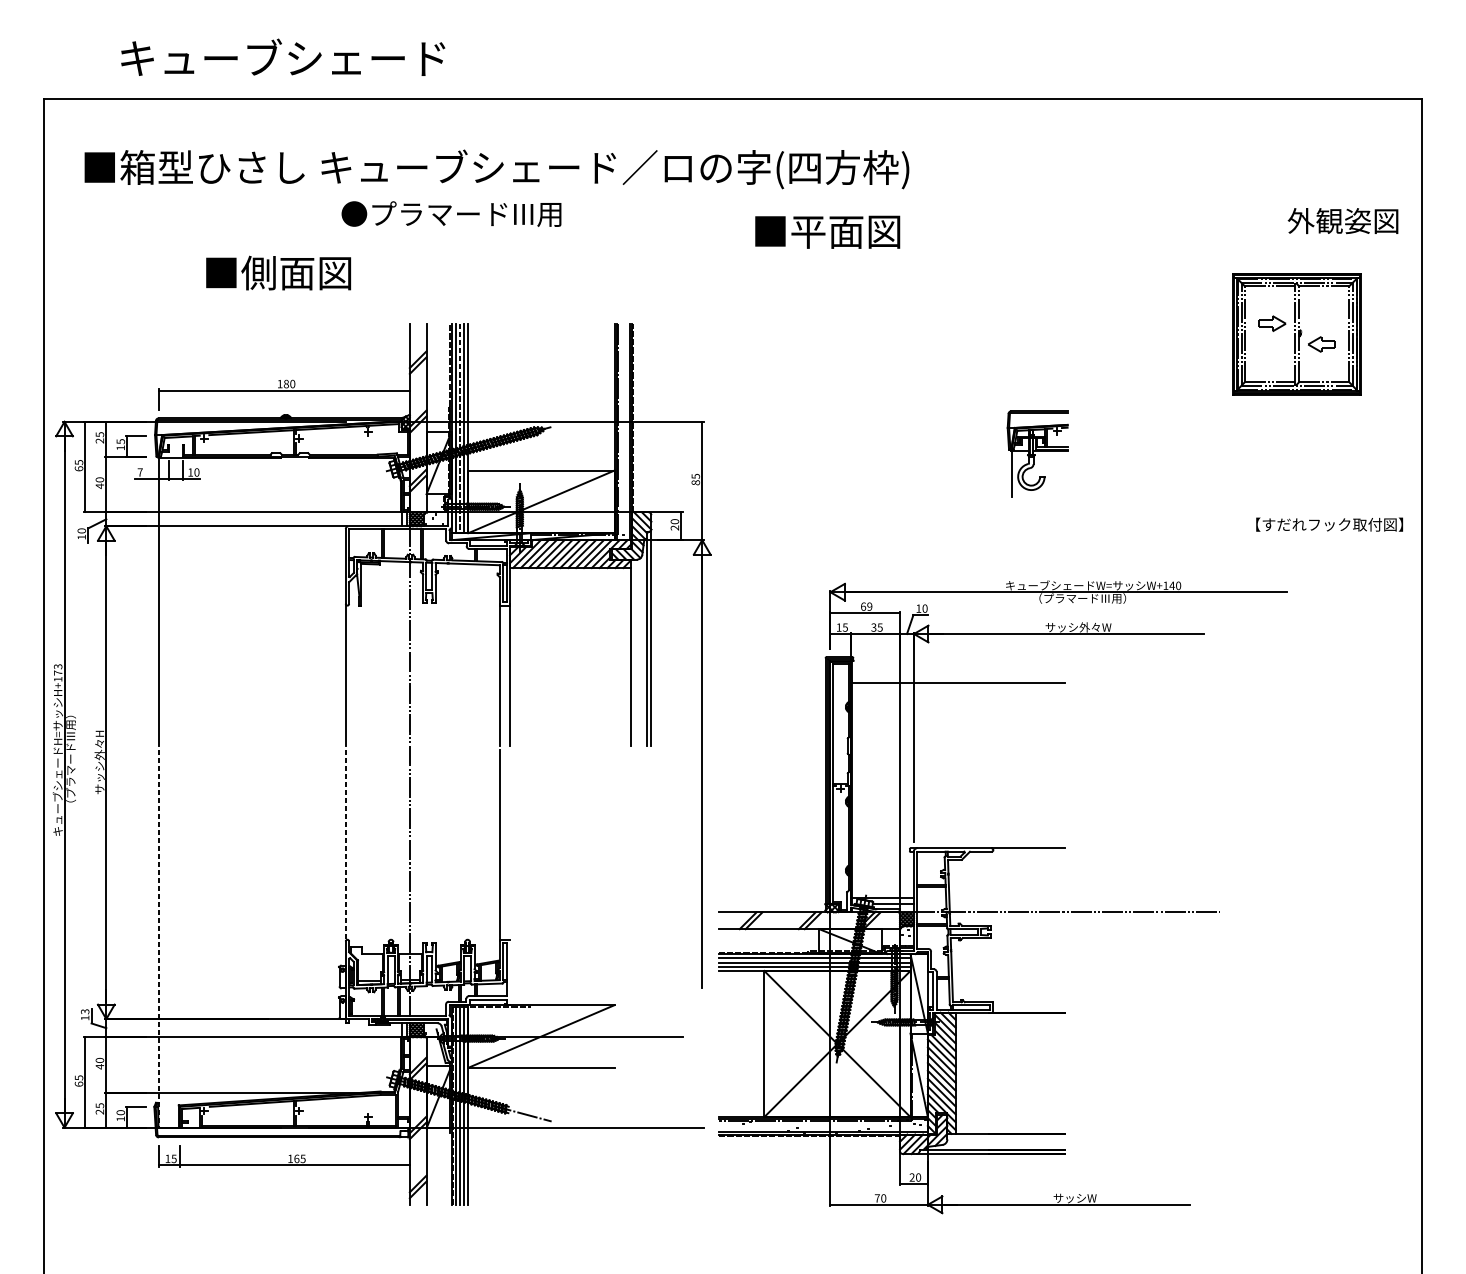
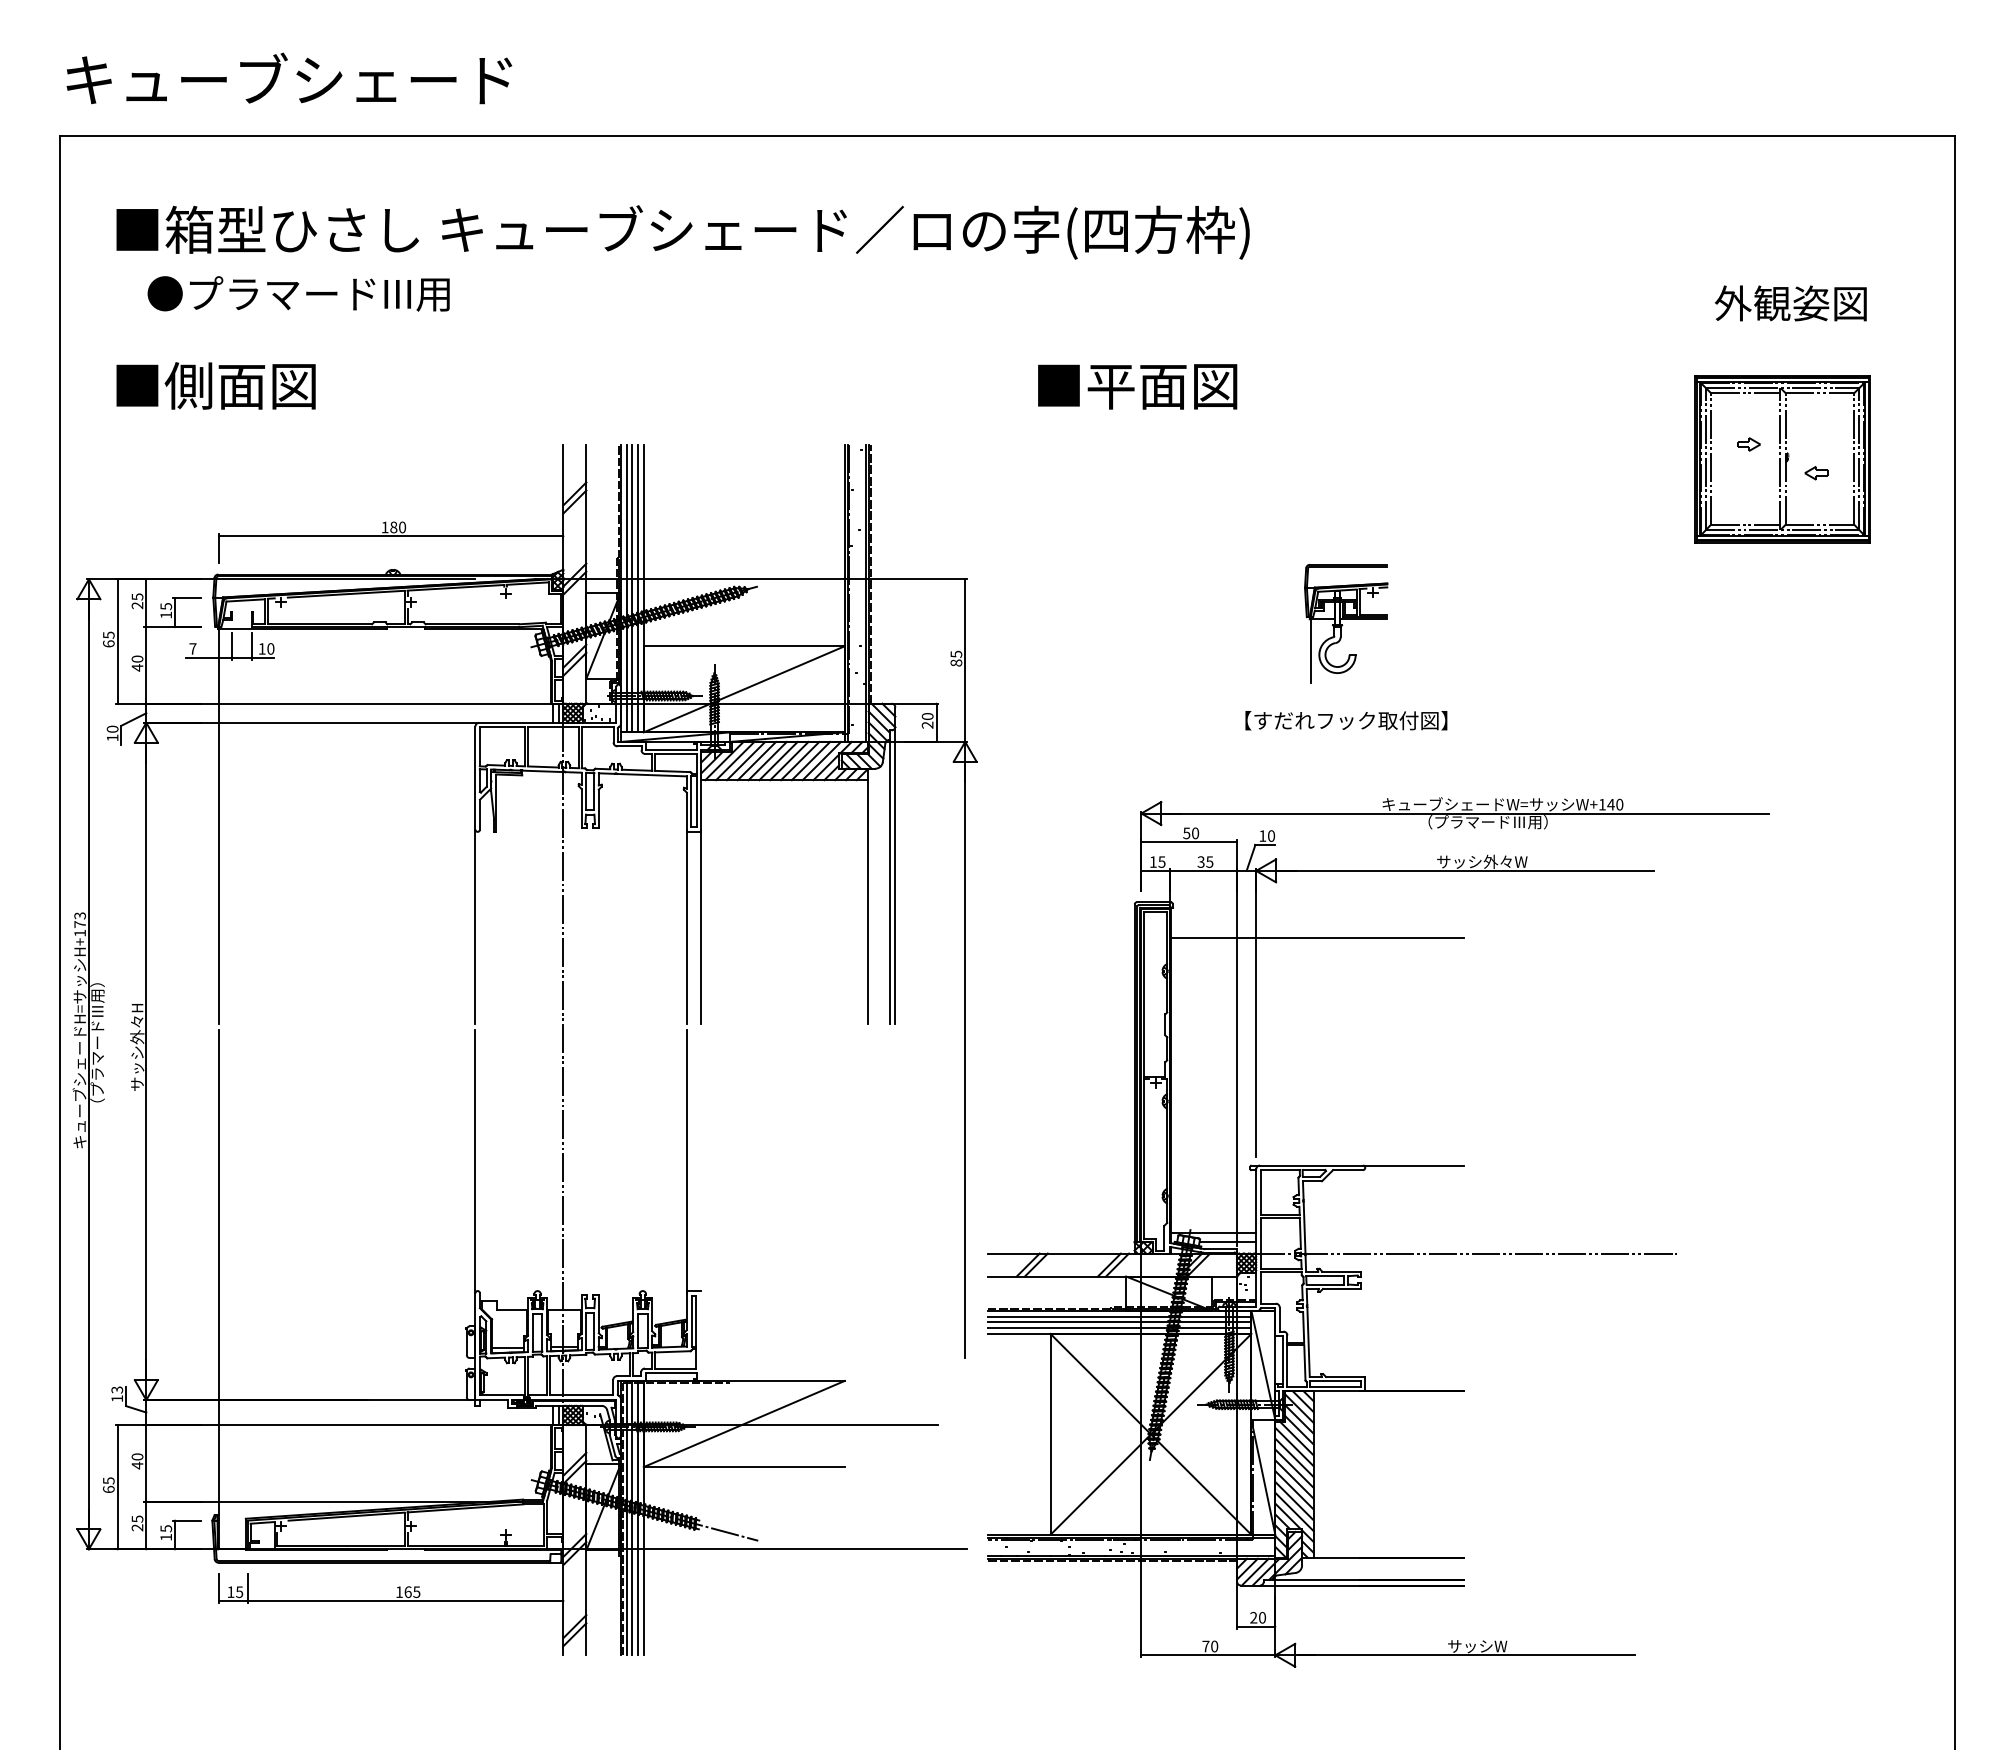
text: (283, 57) -> (289, 78), moved
text: (451, 213) -> (298, 293), moved
text: (1342, 221) -> (1790, 303), moved
text: (827, 232) -> (1137, 386), moved
text: (278, 272) -> (215, 385), moved
part: (1272, 323) -> (1748, 444), size x0.62
part: (1321, 344) -> (1816, 473), size x0.62
line: (460, 429) -> (632, 589), dashed -> solid
part: (1037, 453) -> (1346, 623), moved
text: (1329, 524) -> (1346, 720), moved
text: (866, 606) -> (1191, 833), 69 -> 50
line: (345, 845) -> (475, 1161), dashed -> solid
line: (159, 938) -> (219, 1289), dashed -> solid
text: (120, 1112) -> (165, 1528), 10 -> 15

